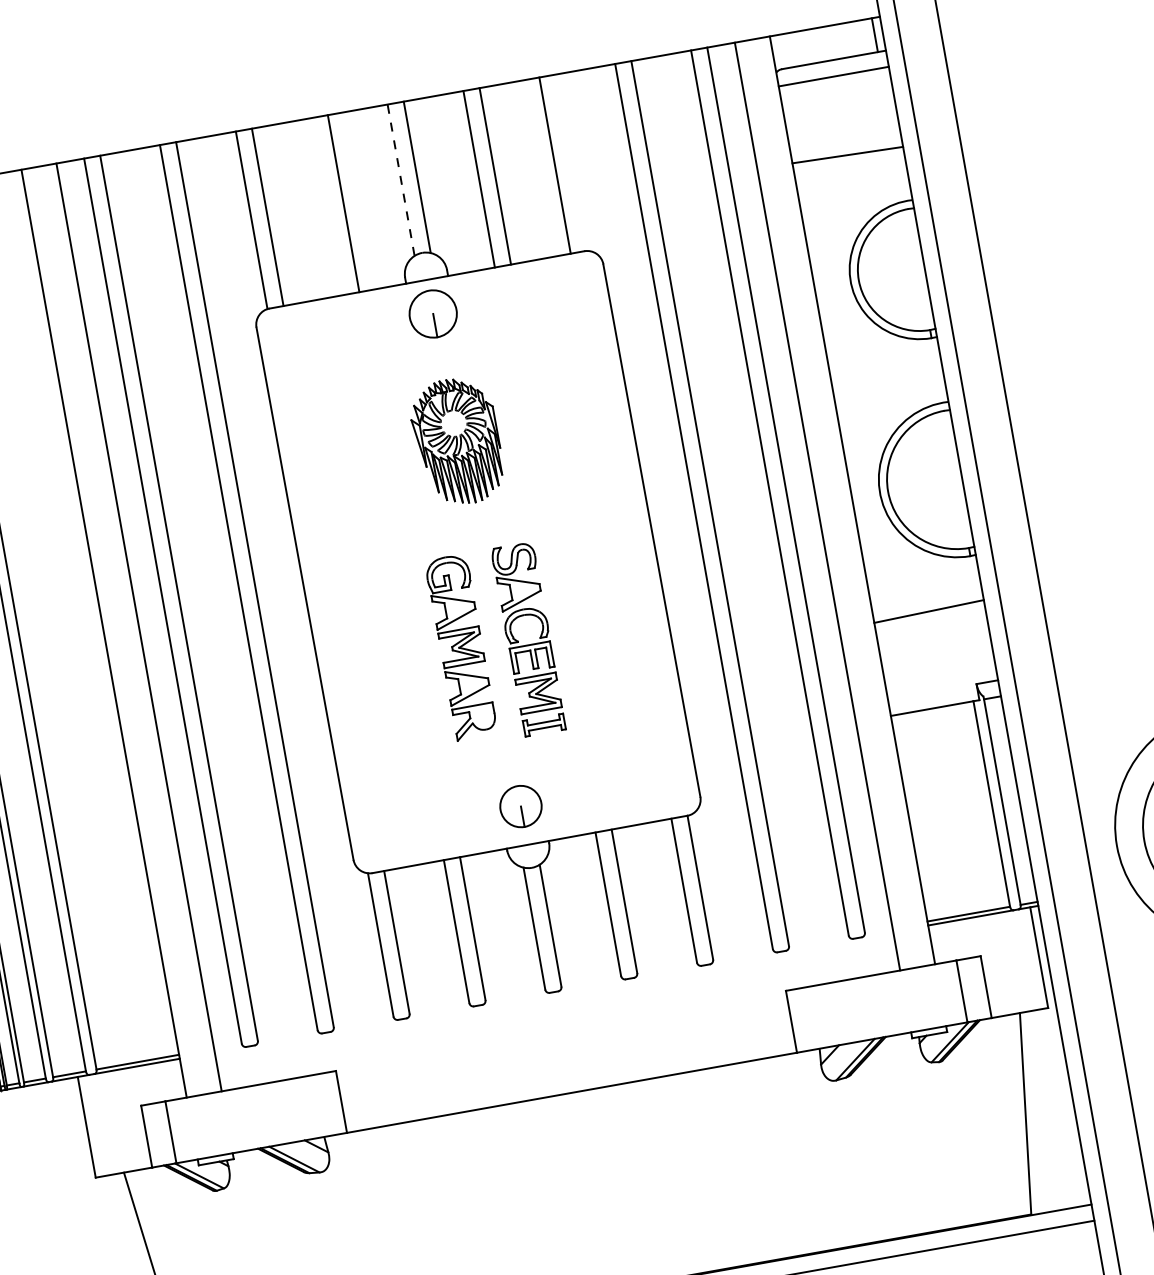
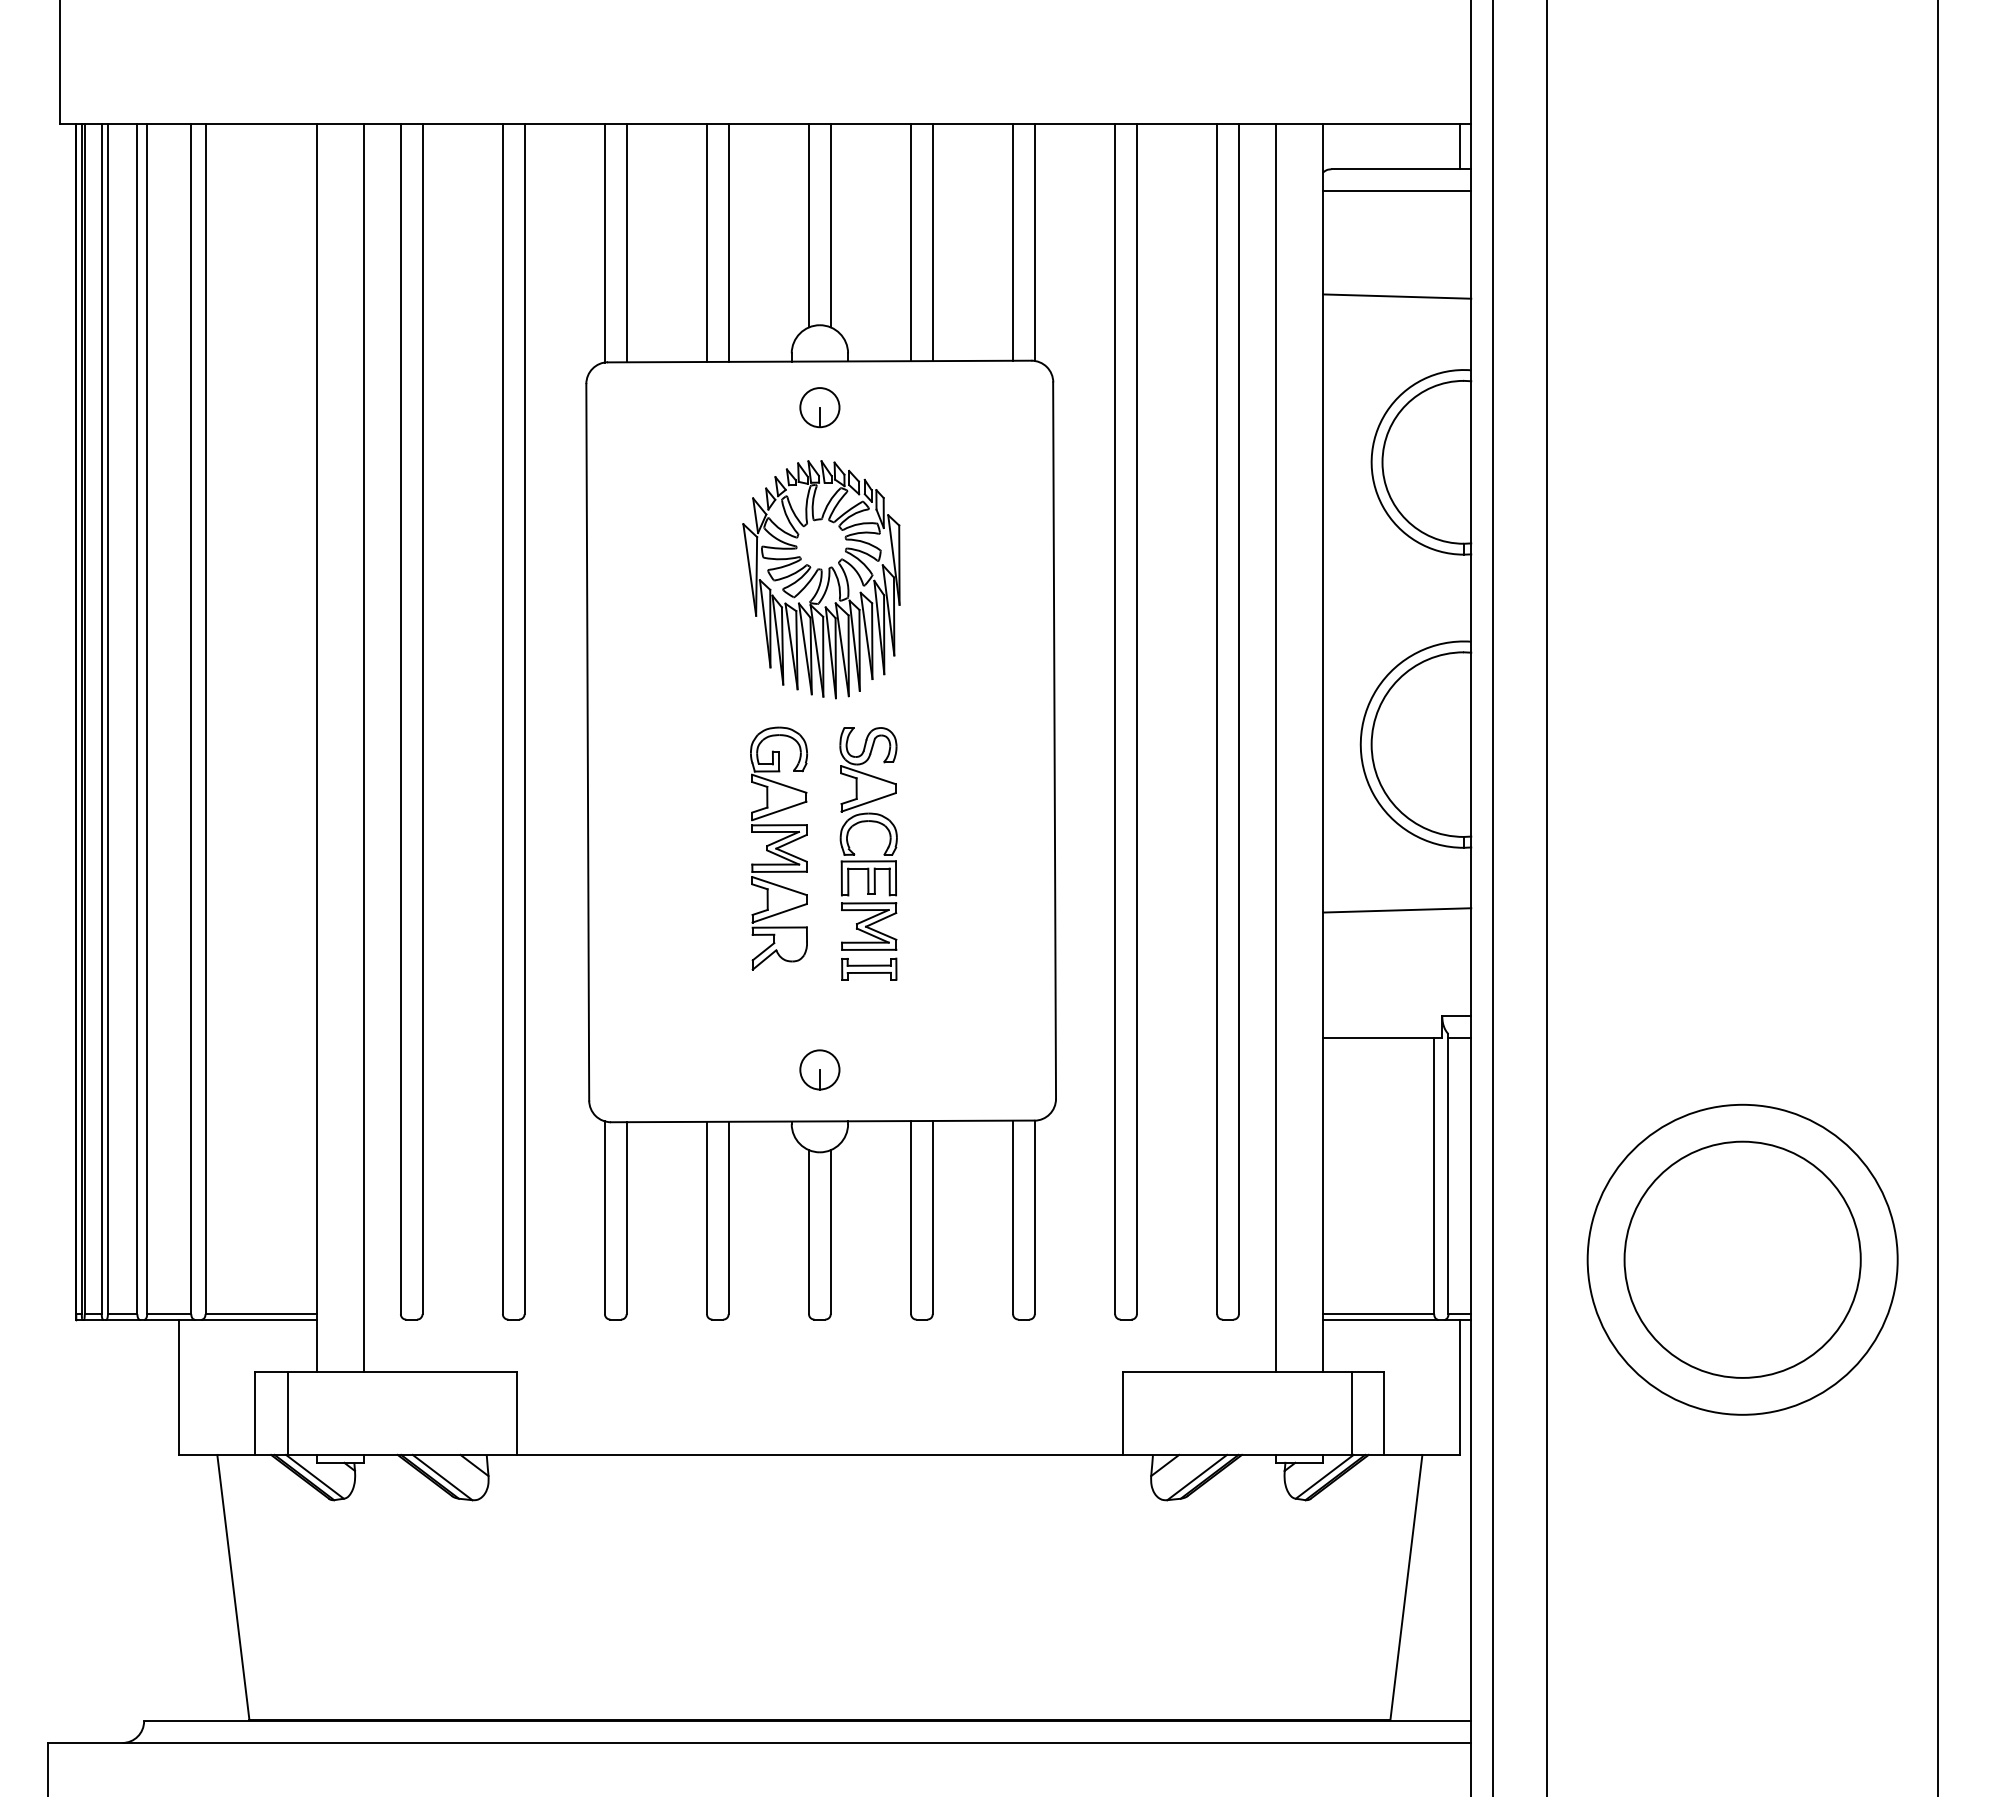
line: (570, 162) -> (1034, 241), added
line: (401, 180) -> (809, 225), dashed -> solid
line: (327, 206) -> (706, 242), added
part: (432, 314) -> (819, 407), size x0.62
part: (457, 441) -> (821, 579), size x1.43
part: (520, 806) -> (819, 1069), size x0.71

